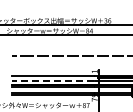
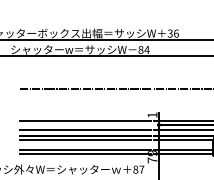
line: (53, 80) -> (86, 129), dashed -> solid

